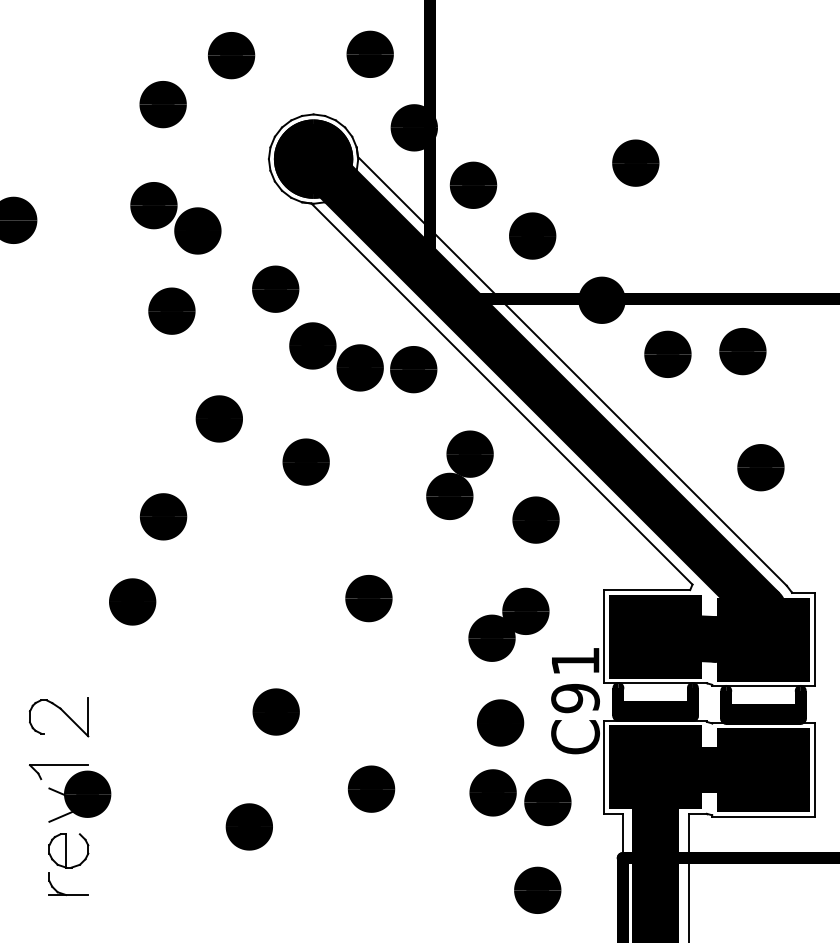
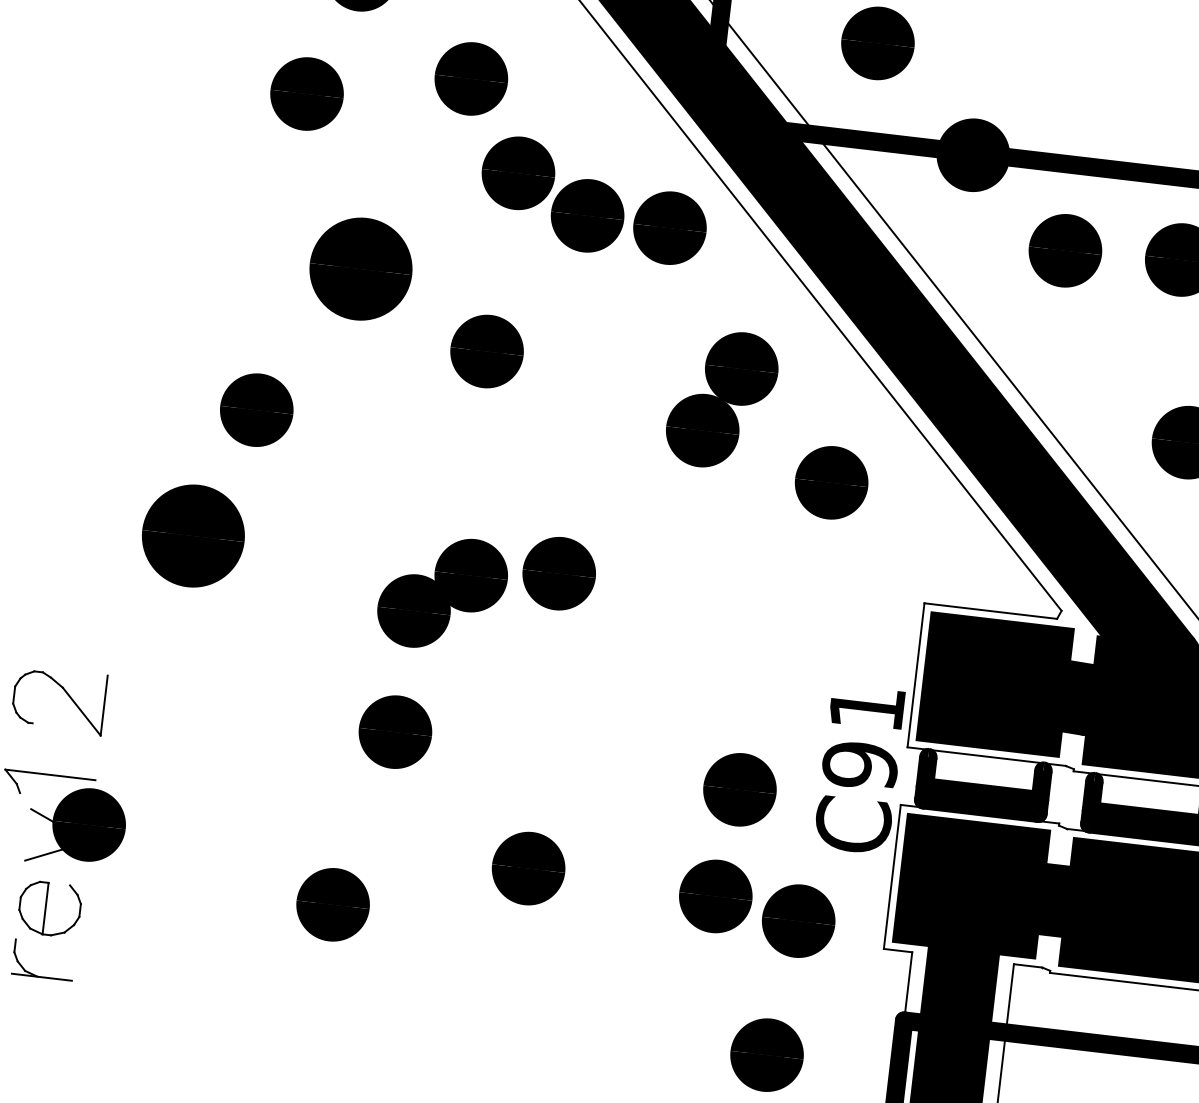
part: (218, 418) -> (359, 268), size x1.4
part: (132, 601) -> (193, 535), size x1.4
part: (508, 624) -> (441, 592), moved

